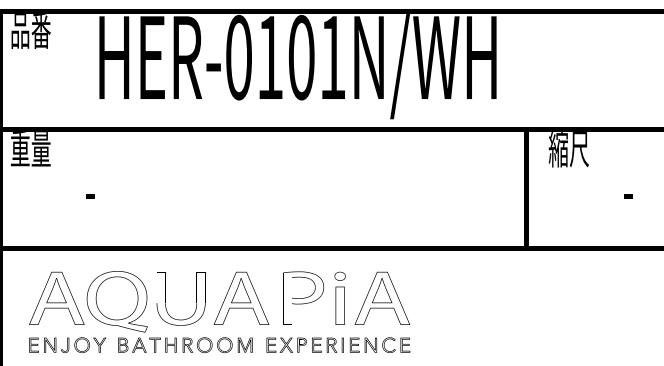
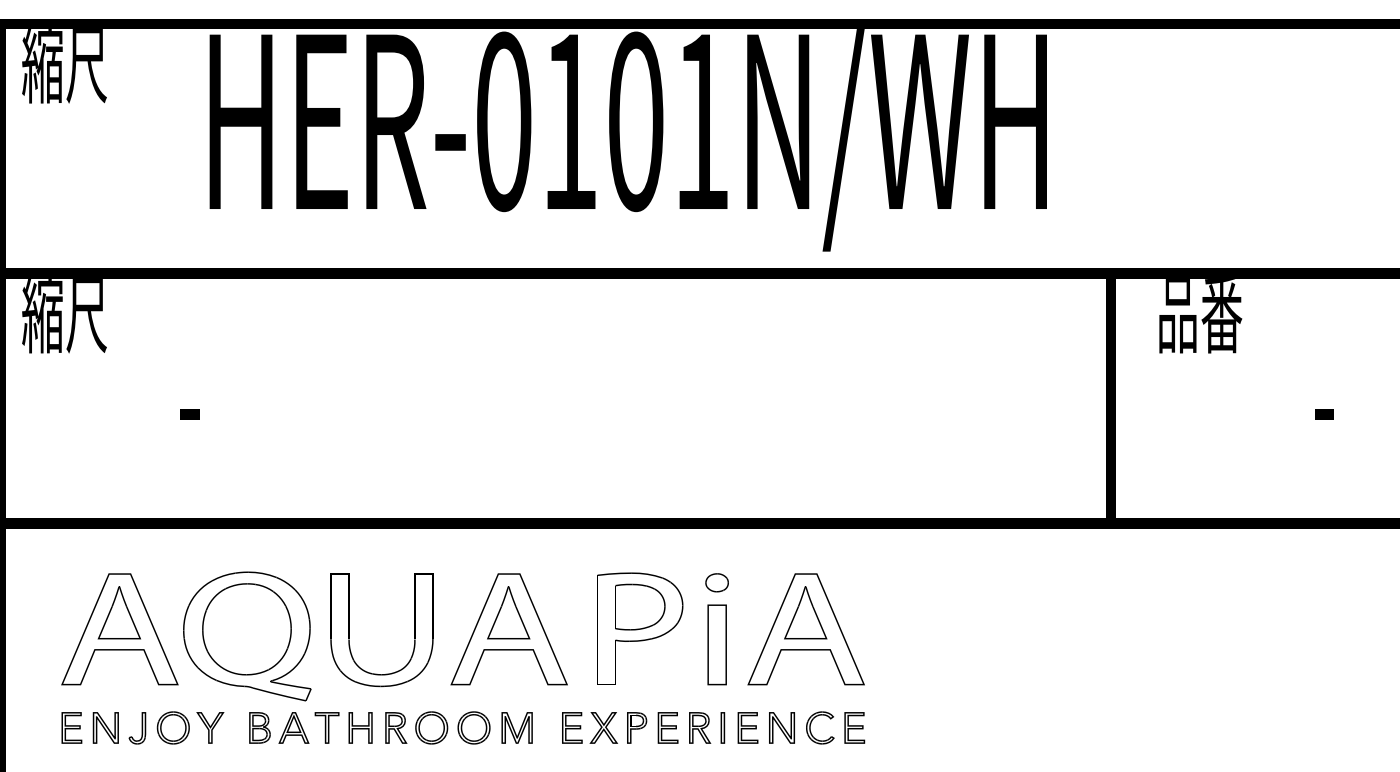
text: (30, 31) -> (64, 66), 品番 -> 縮尺
text: (30, 149) -> (64, 315), 重量 -> 縮尺
text: (568, 149) -> (1198, 315), 縮尺 -> 品番

